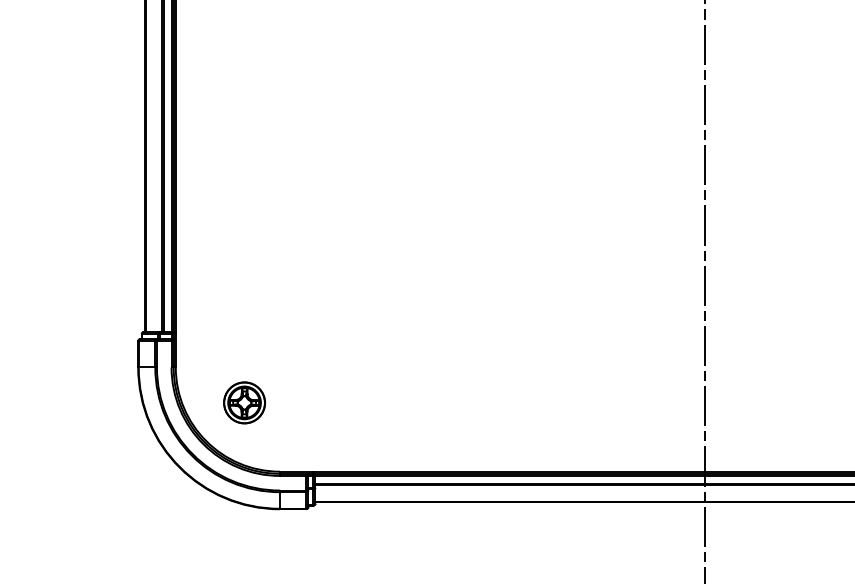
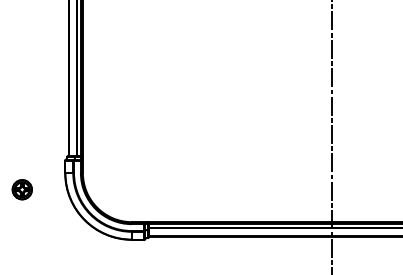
part: (242, 402) -> (21, 189), moved

